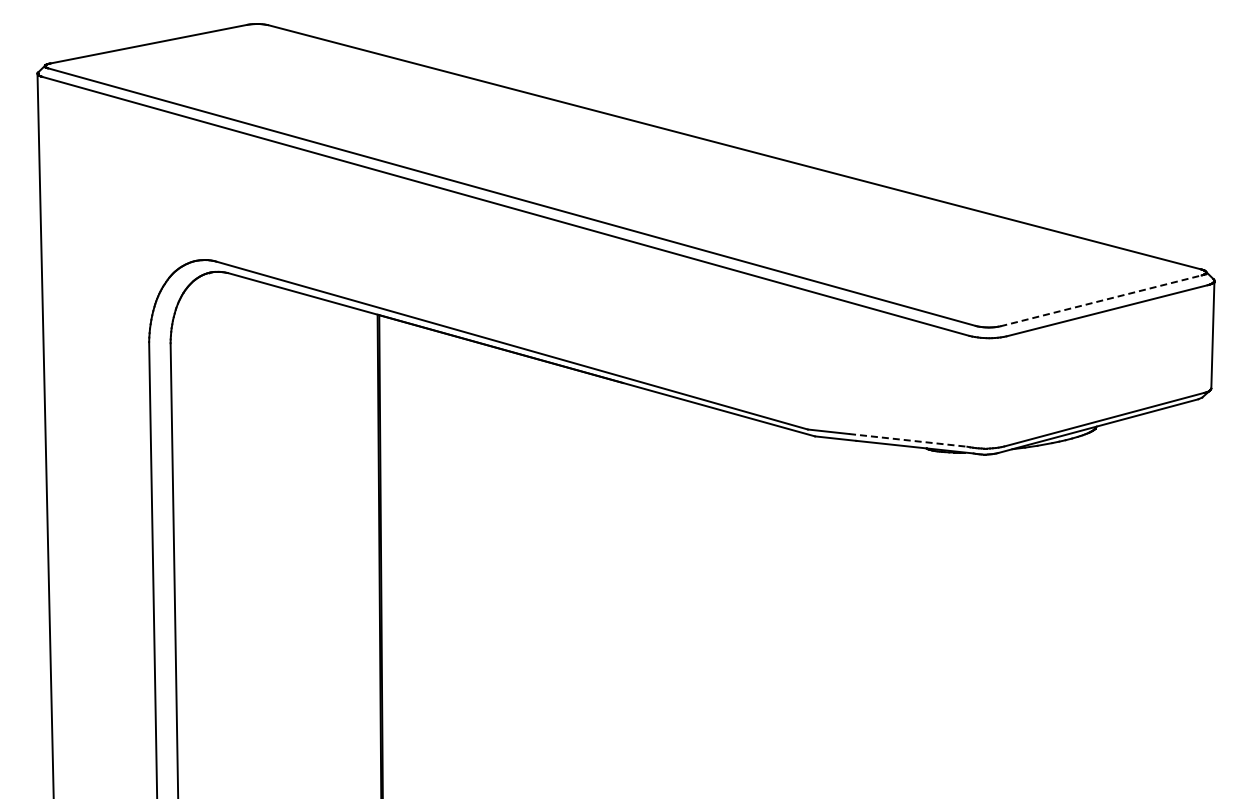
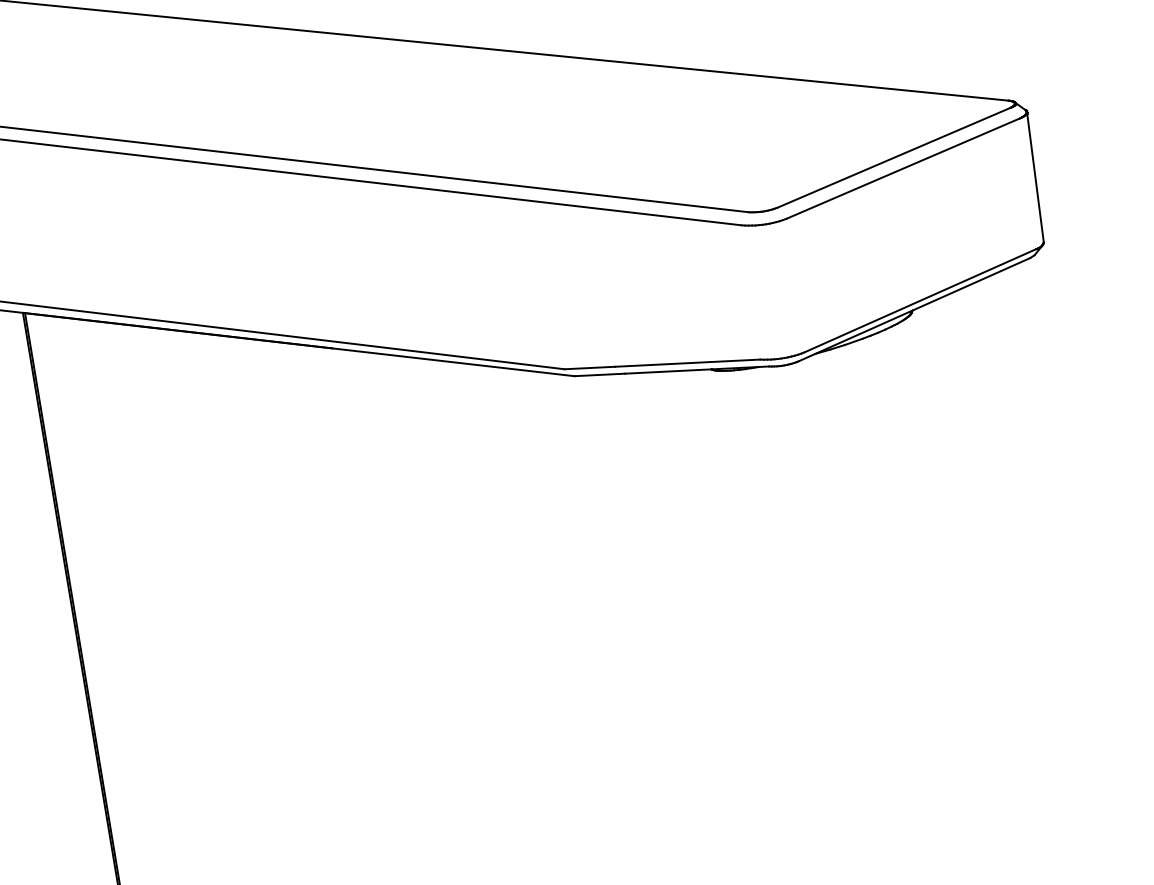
line: (1100, 300) -> (893, 157), dashed -> solid
line: (908, 440) -> (688, 363), dashed -> solid

